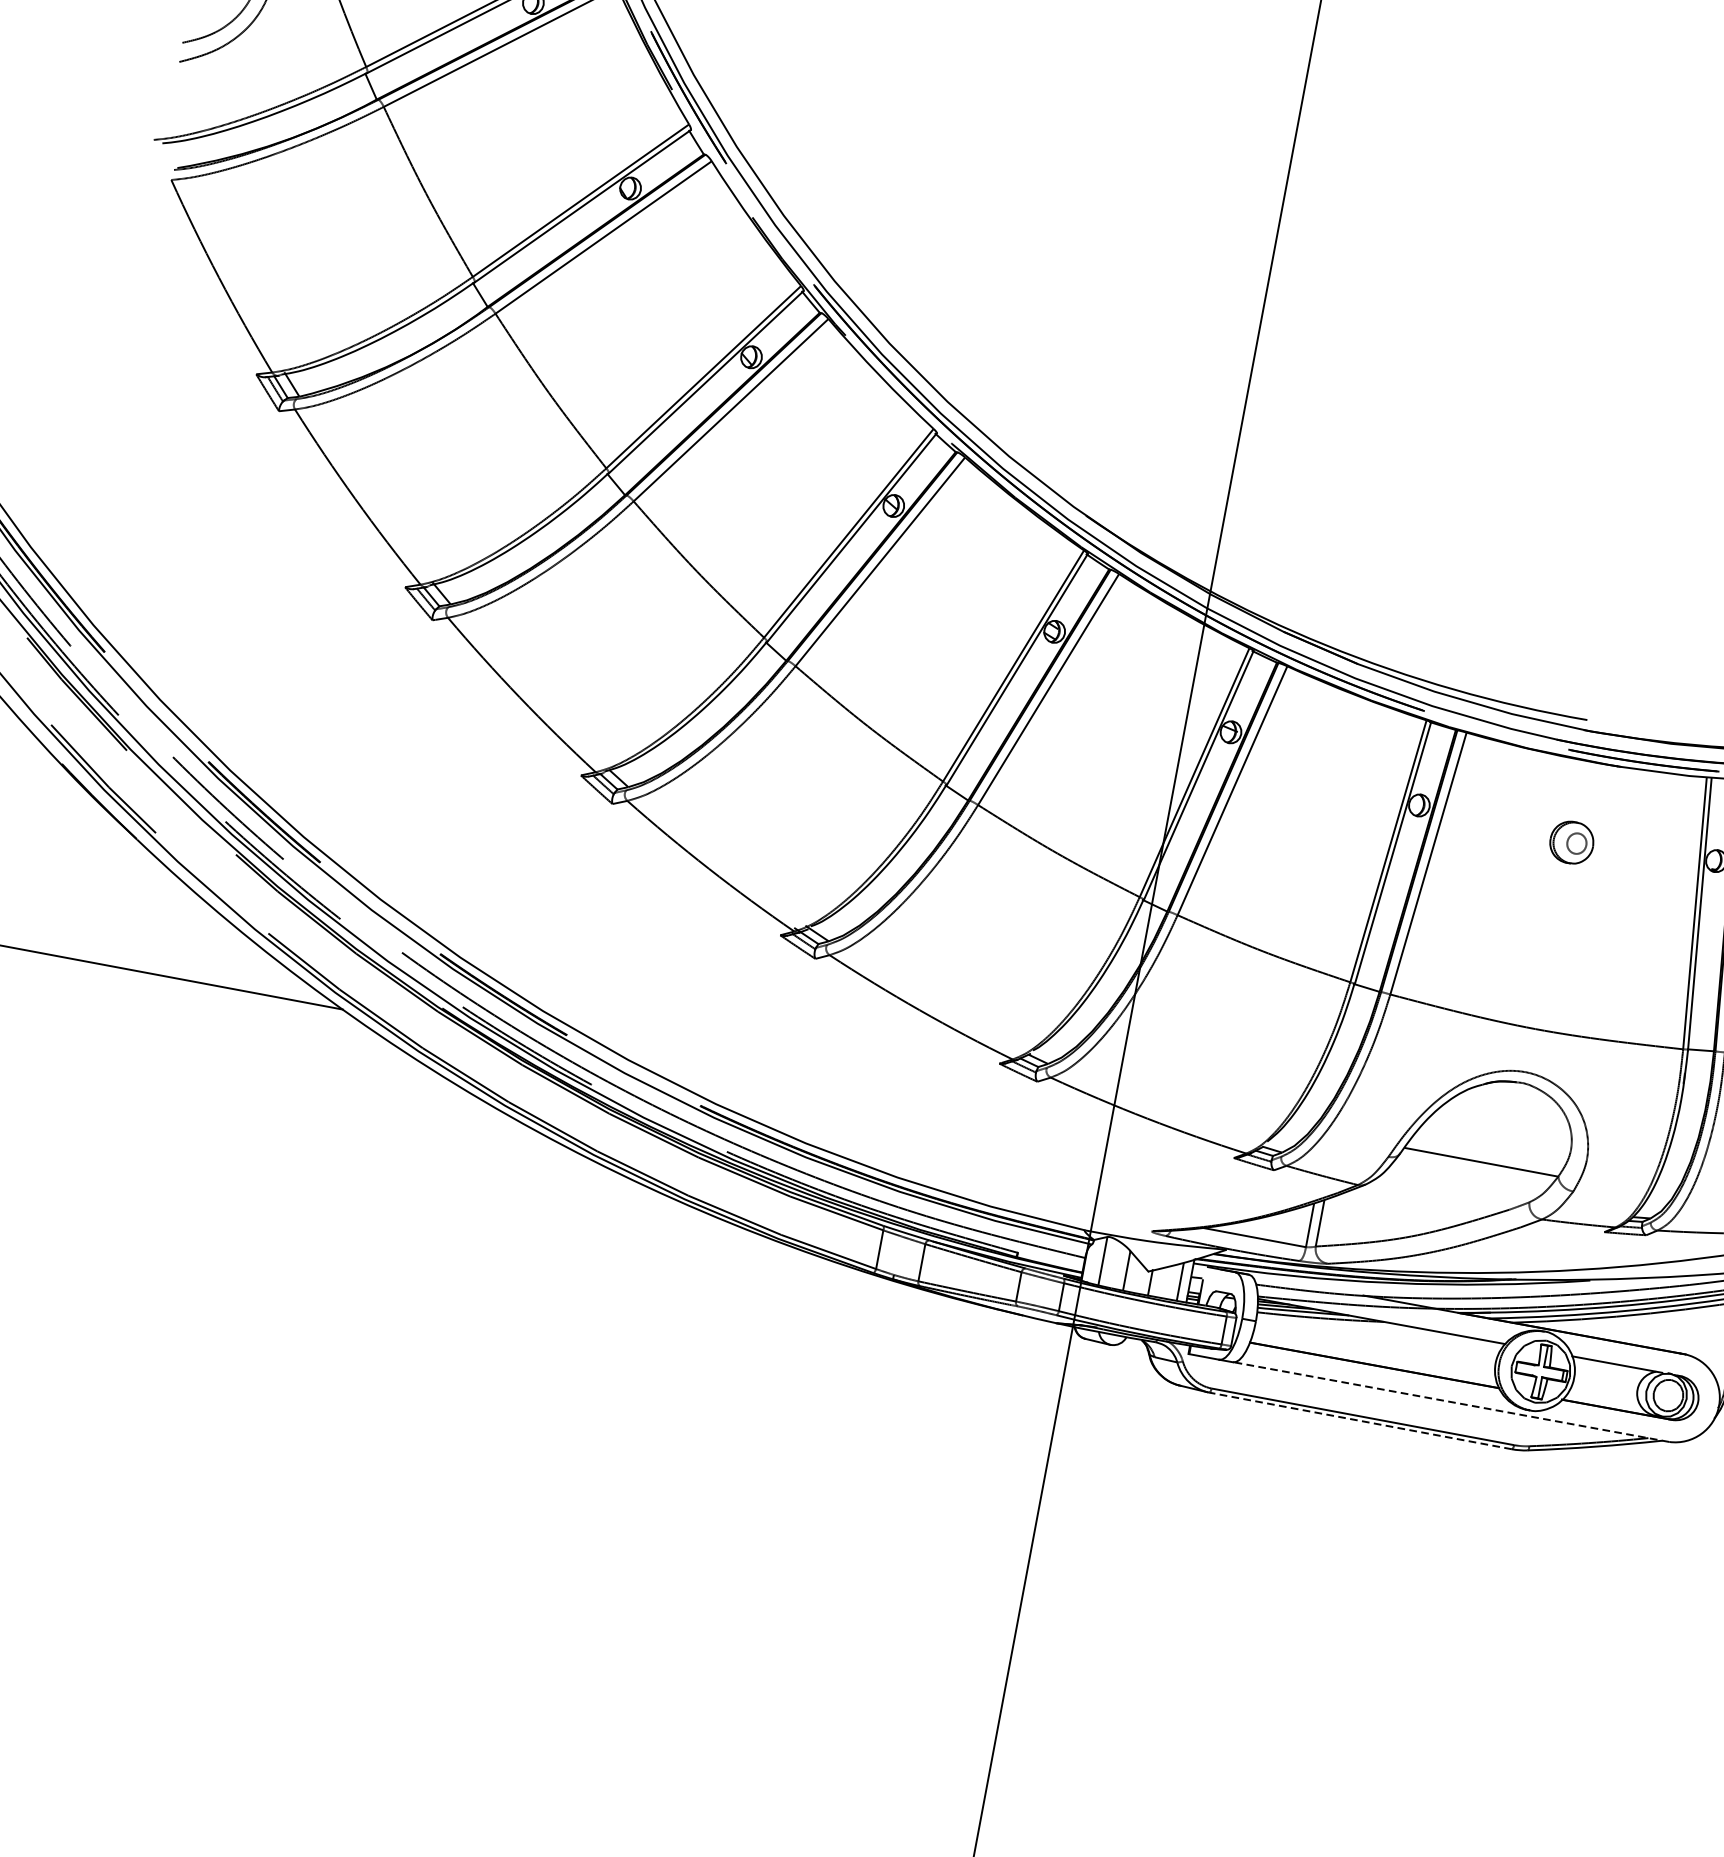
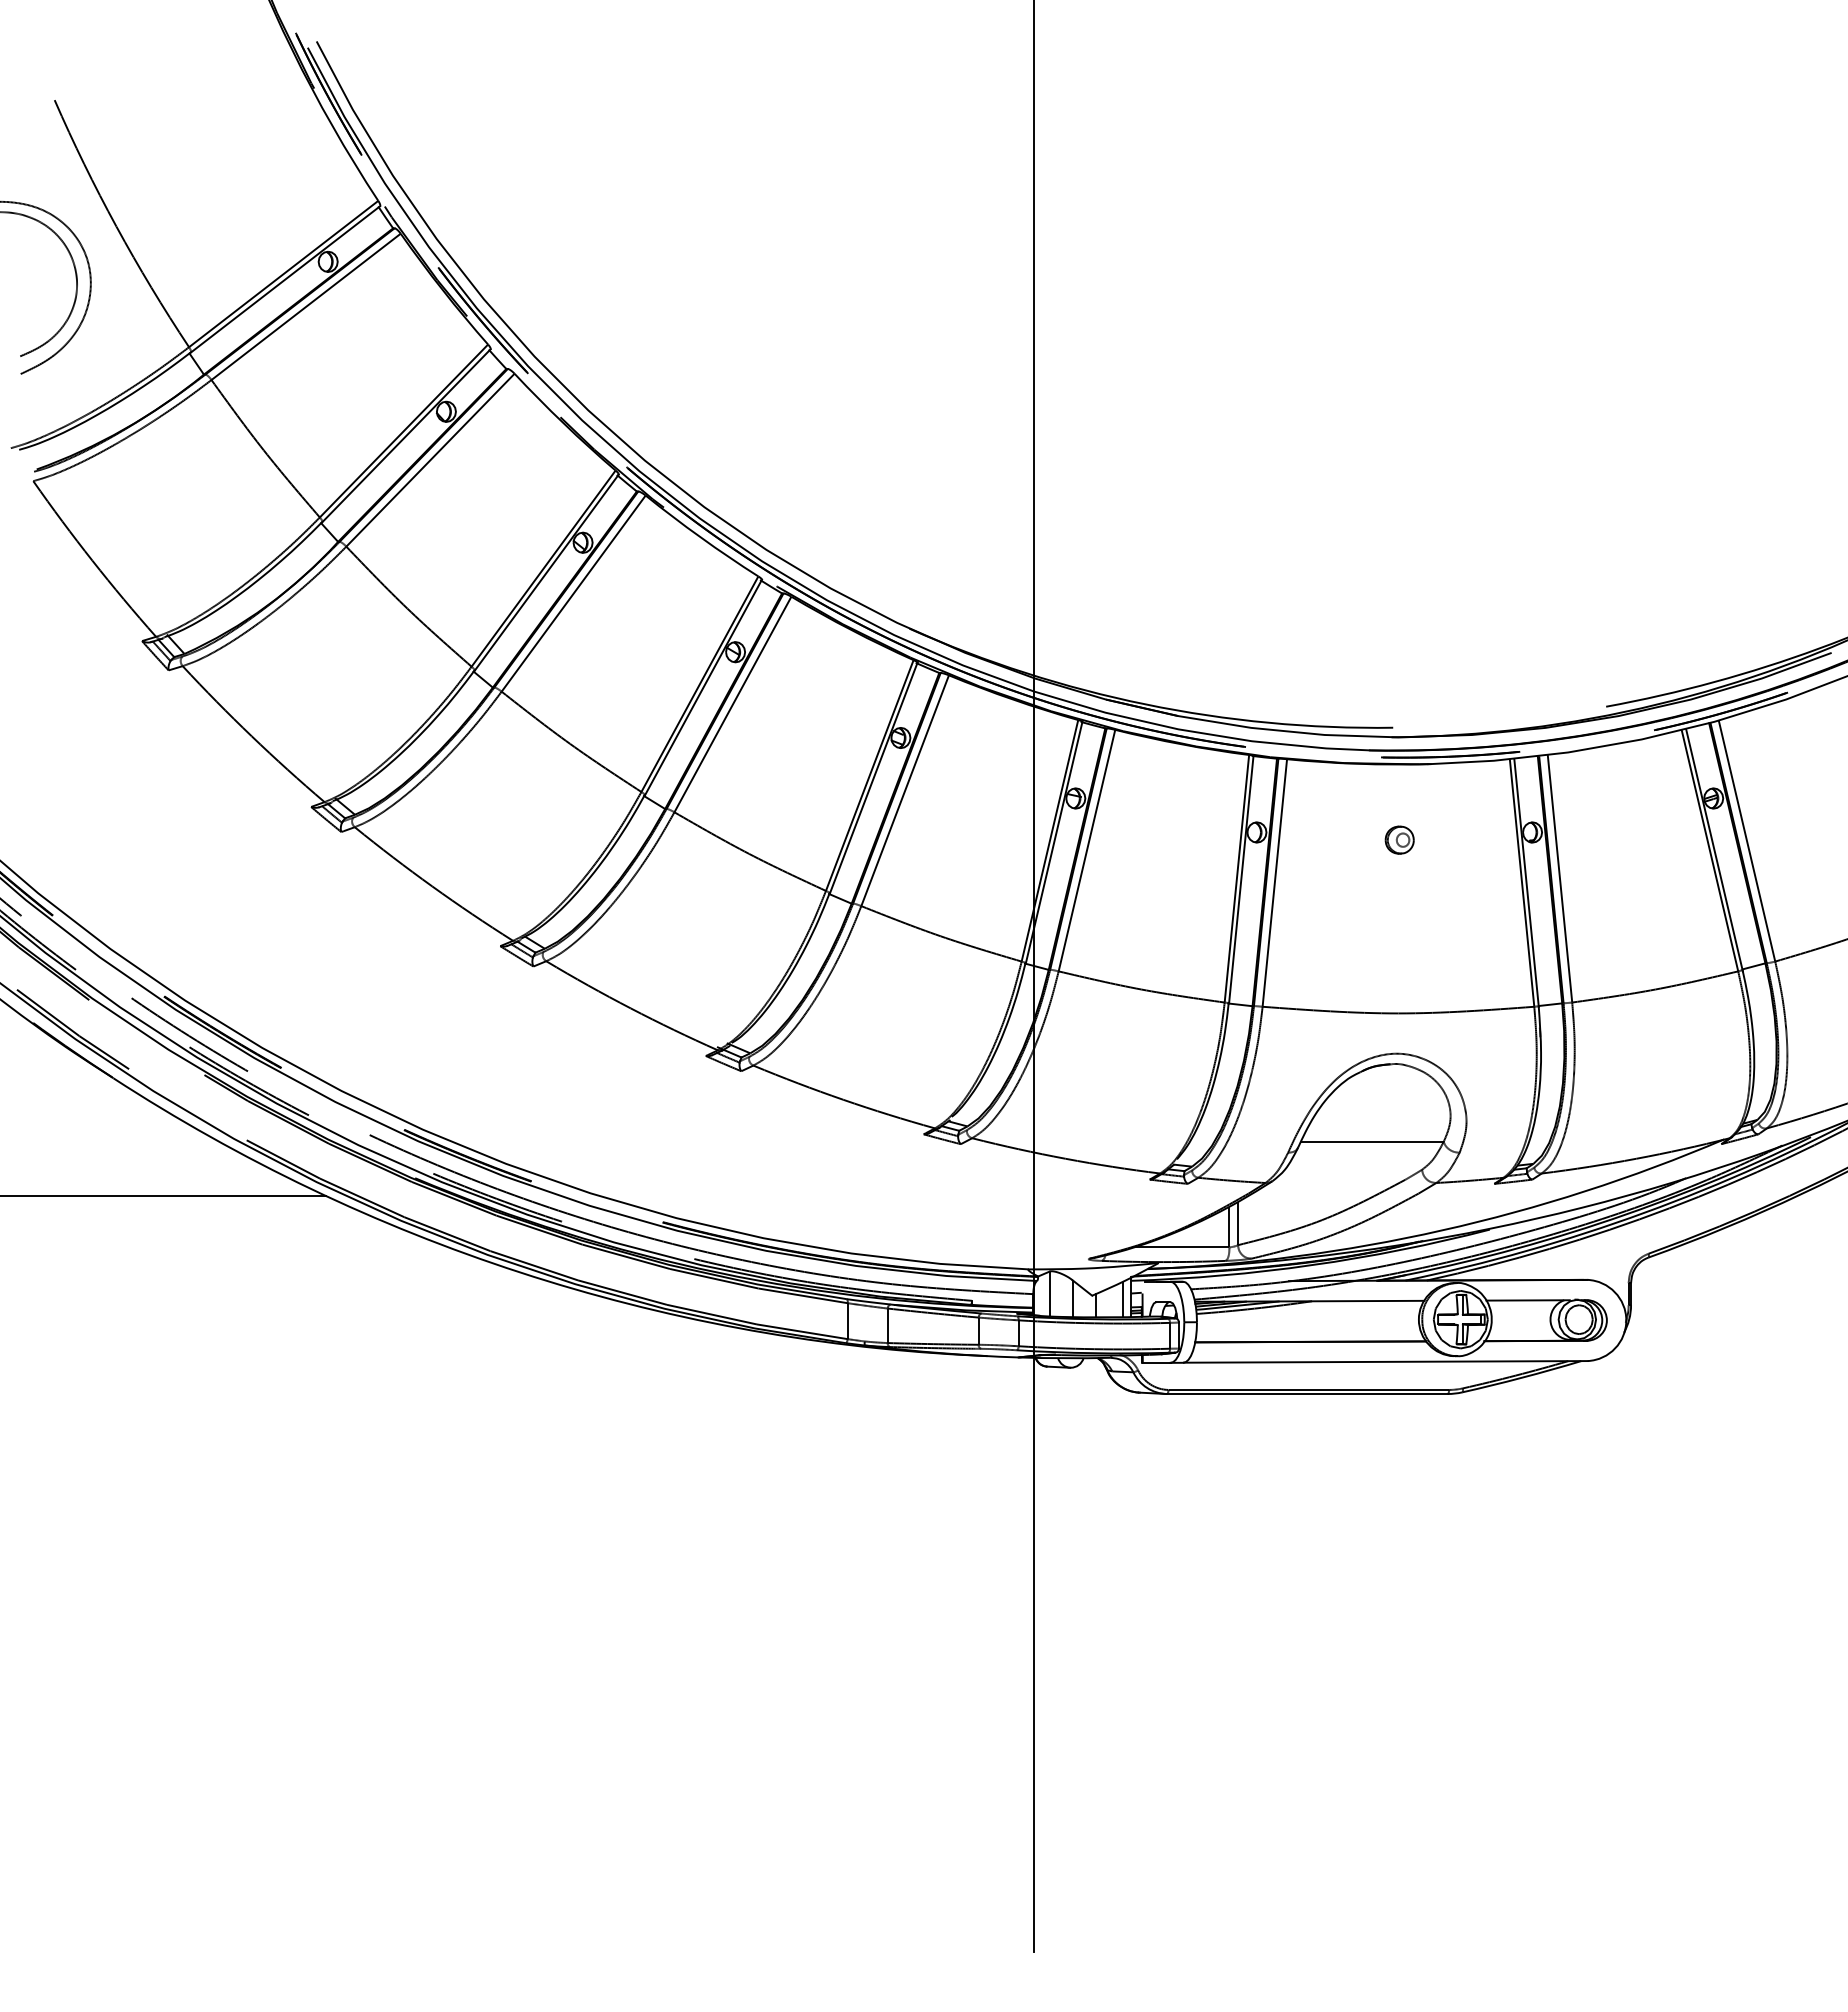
part: (1571, 841) -> (1399, 839), size x0.71
line: (1452, 1401) -> (1386, 1361), dashed -> solid
line: (1359, 1421) -> (1306, 1394), dashed -> solid

